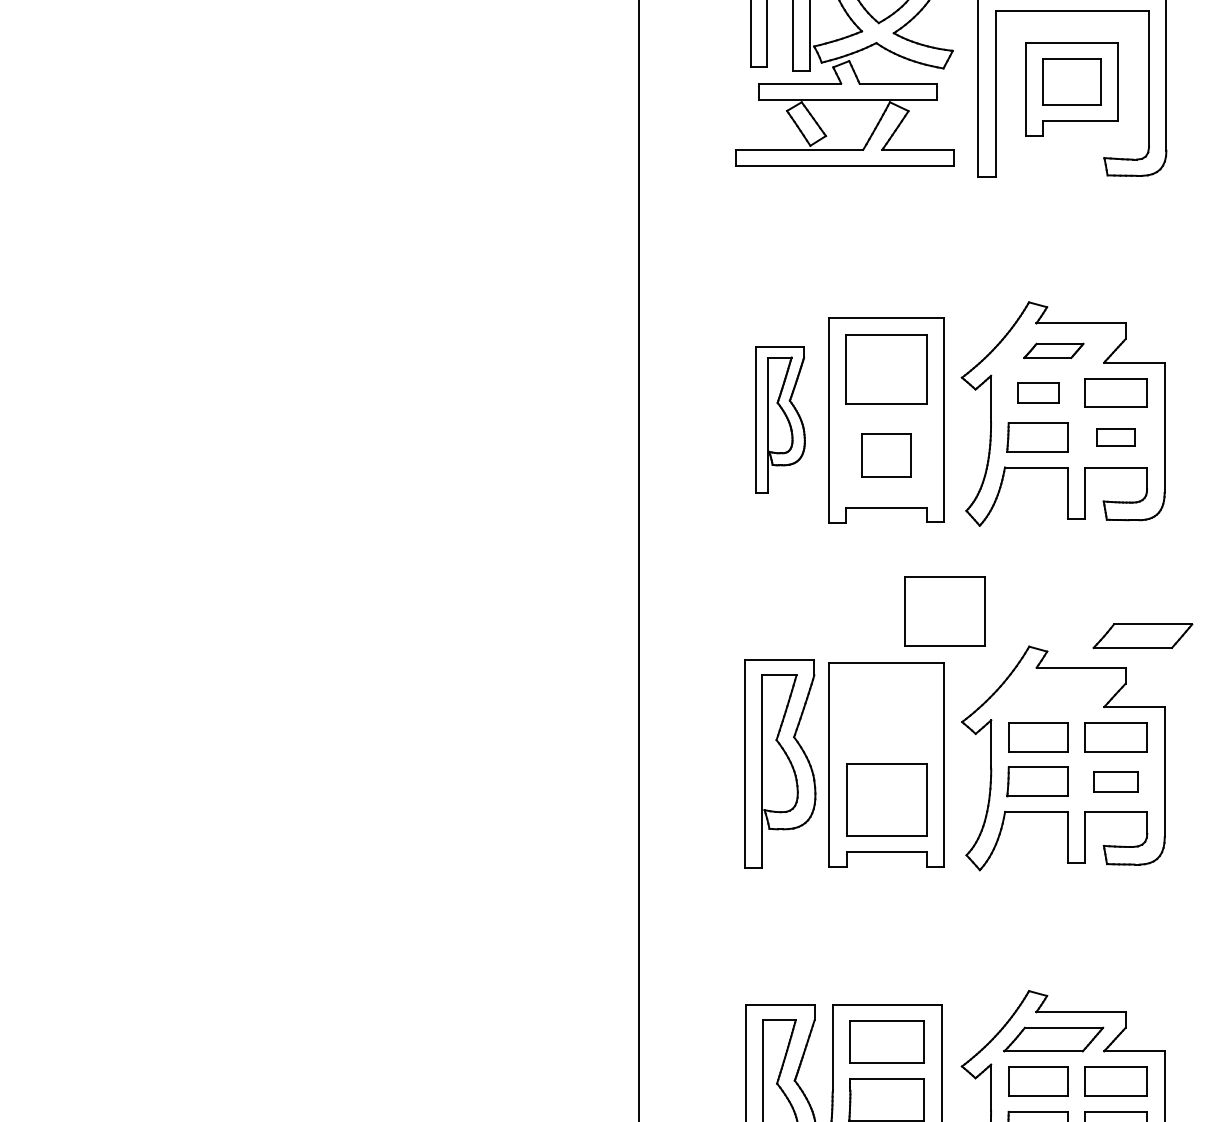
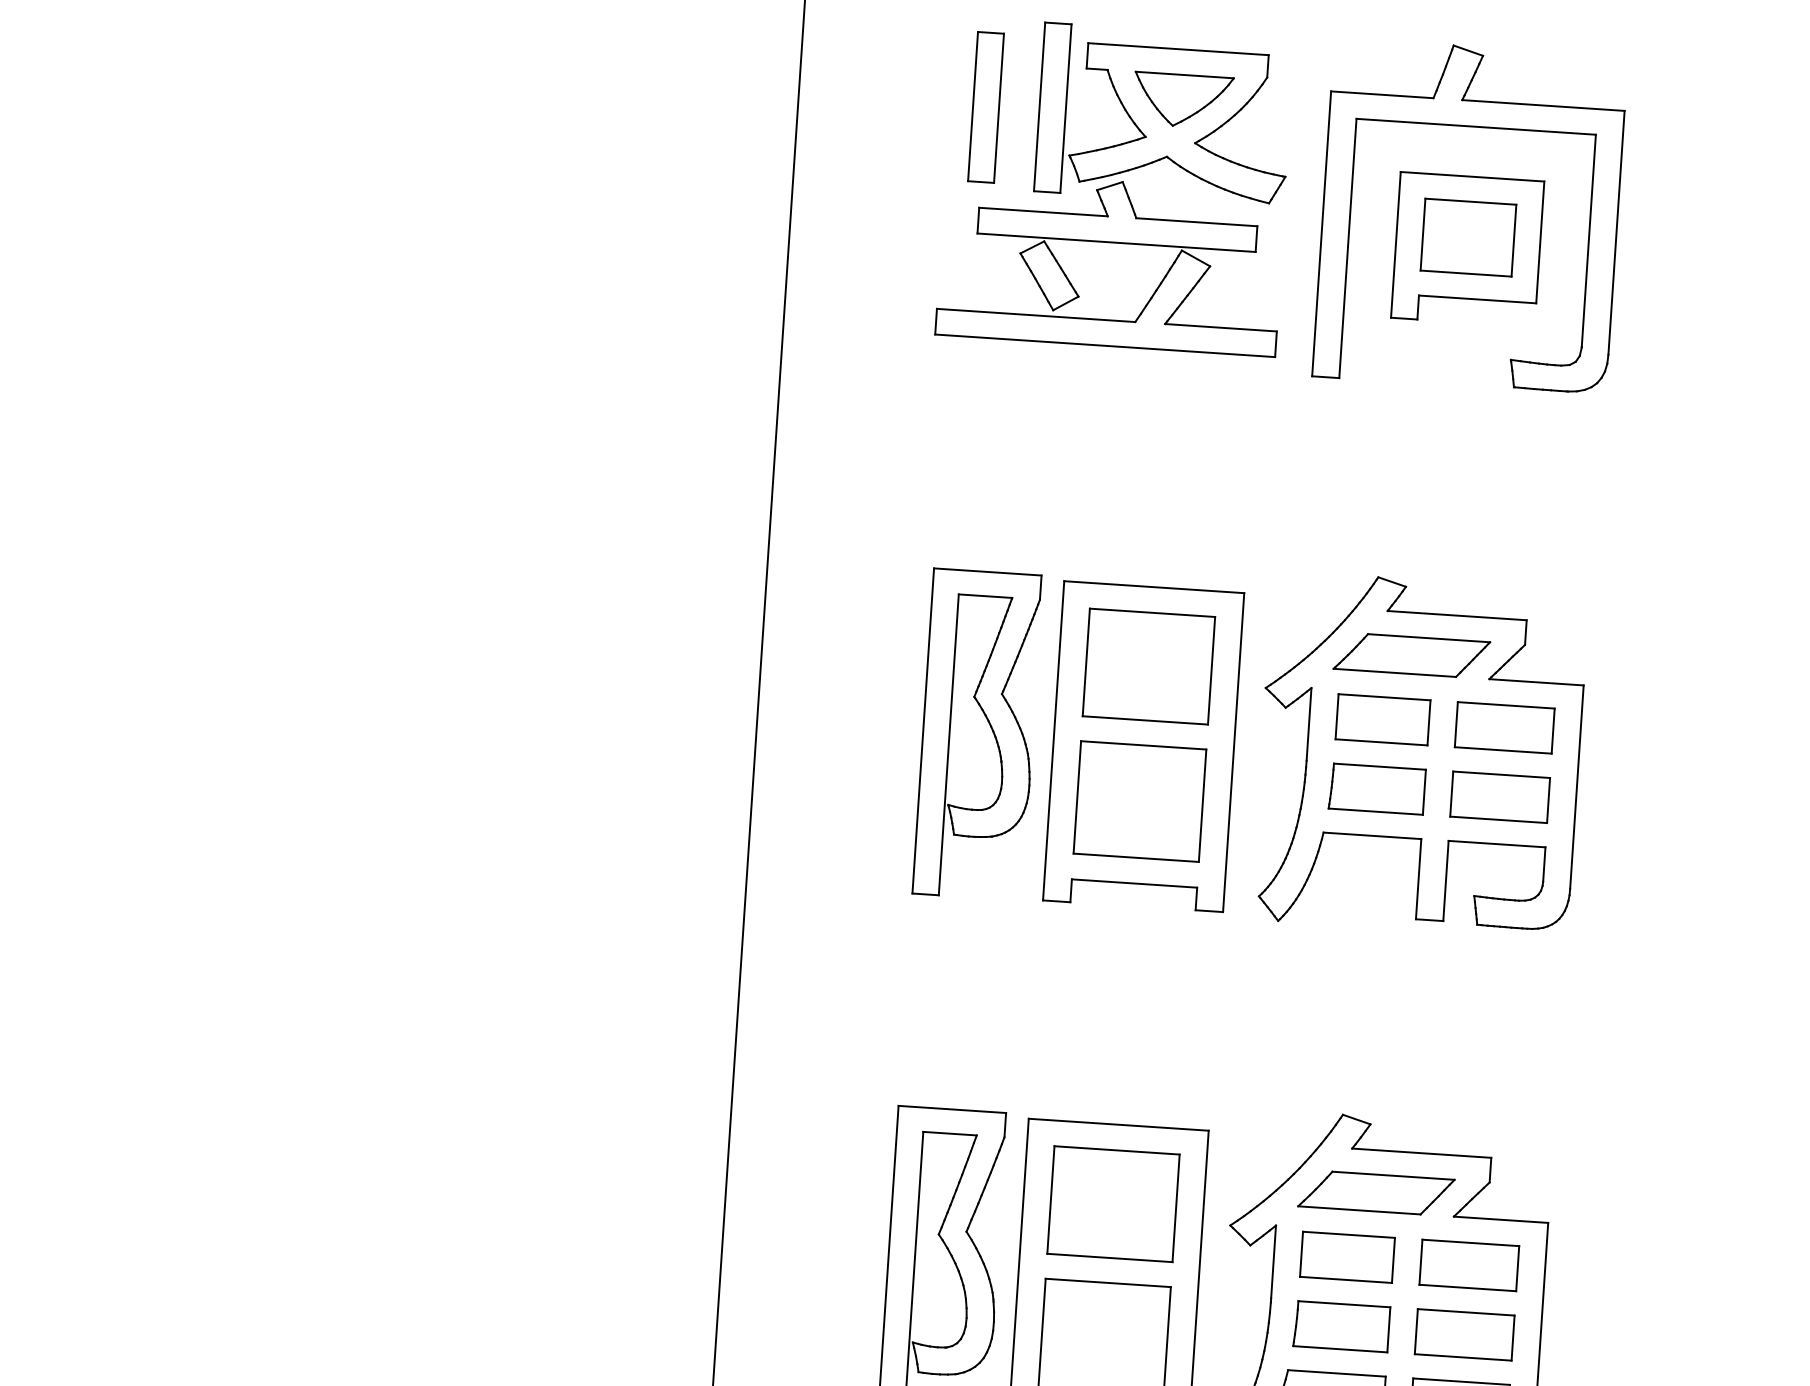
part: (1053, 350) -> (1411, 654), size x1.67
part: (1038, 392) -> (1383, 718), size x1.43
part: (780, 419) -> (978, 734), size x1.43
part: (1115, 437) -> (1499, 797), size x1.67
part: (886, 455) -> (1139, 801), size x1.67
part: (944, 611) -> (1113, 1204), moved
part: (1142, 635) -> (1375, 1191), moved
part: (1115, 781) -> (1463, 1334), size x1.43

